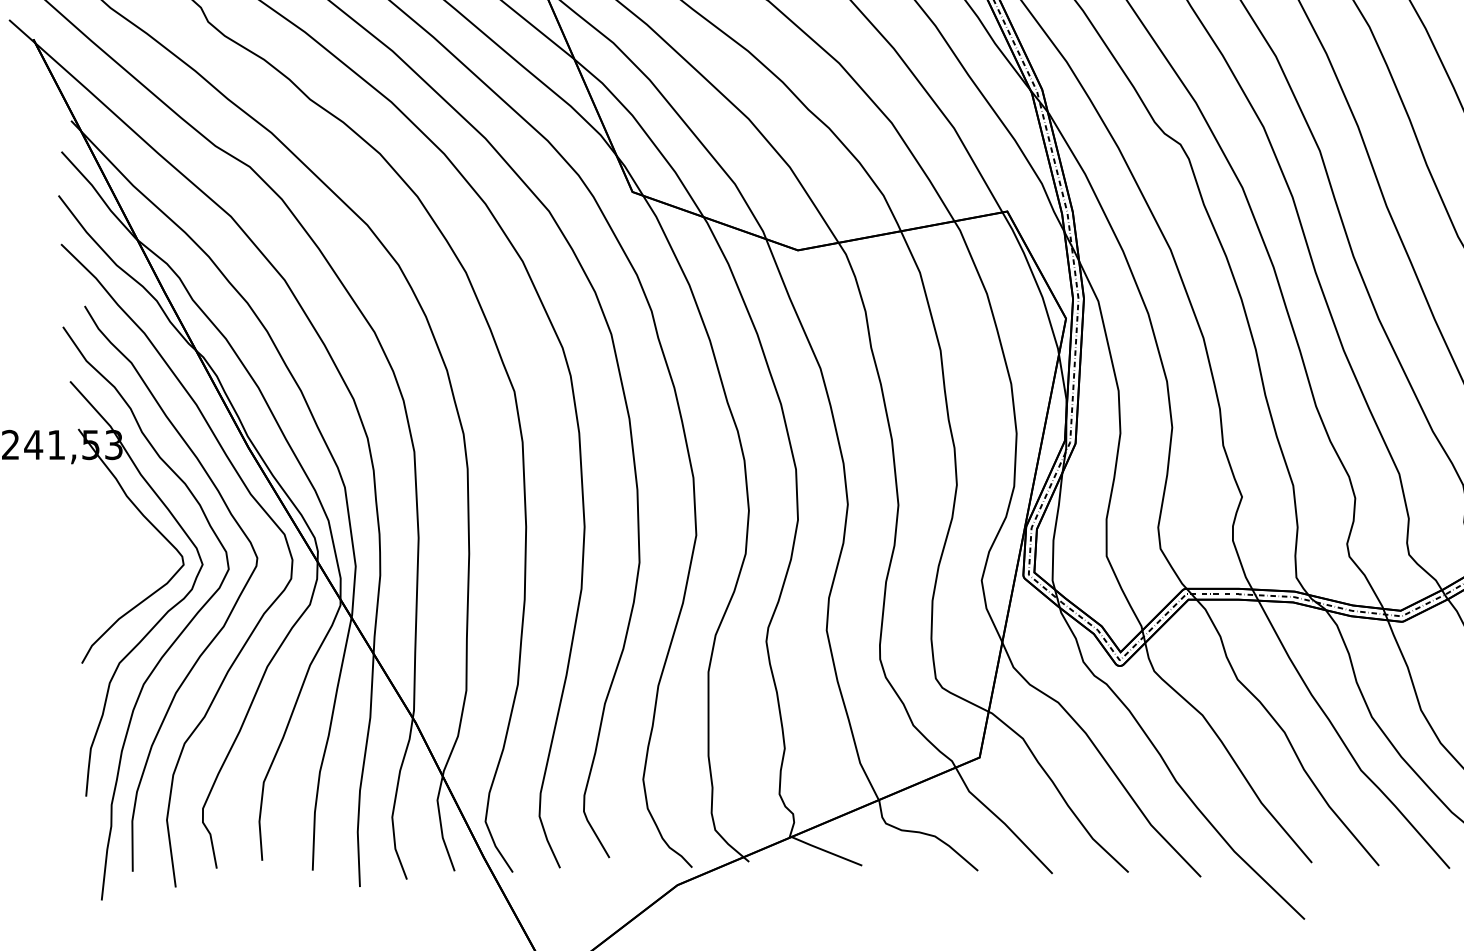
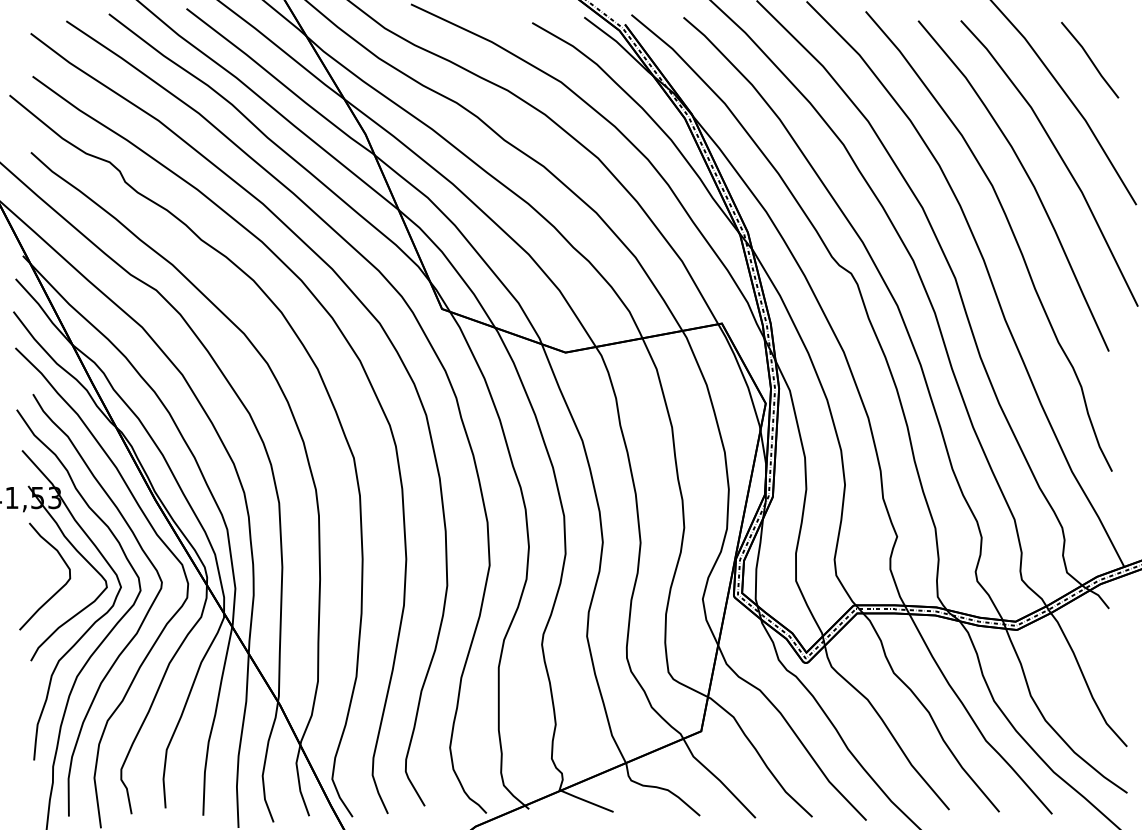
curve: (118, 567) -> (58, 589), added

